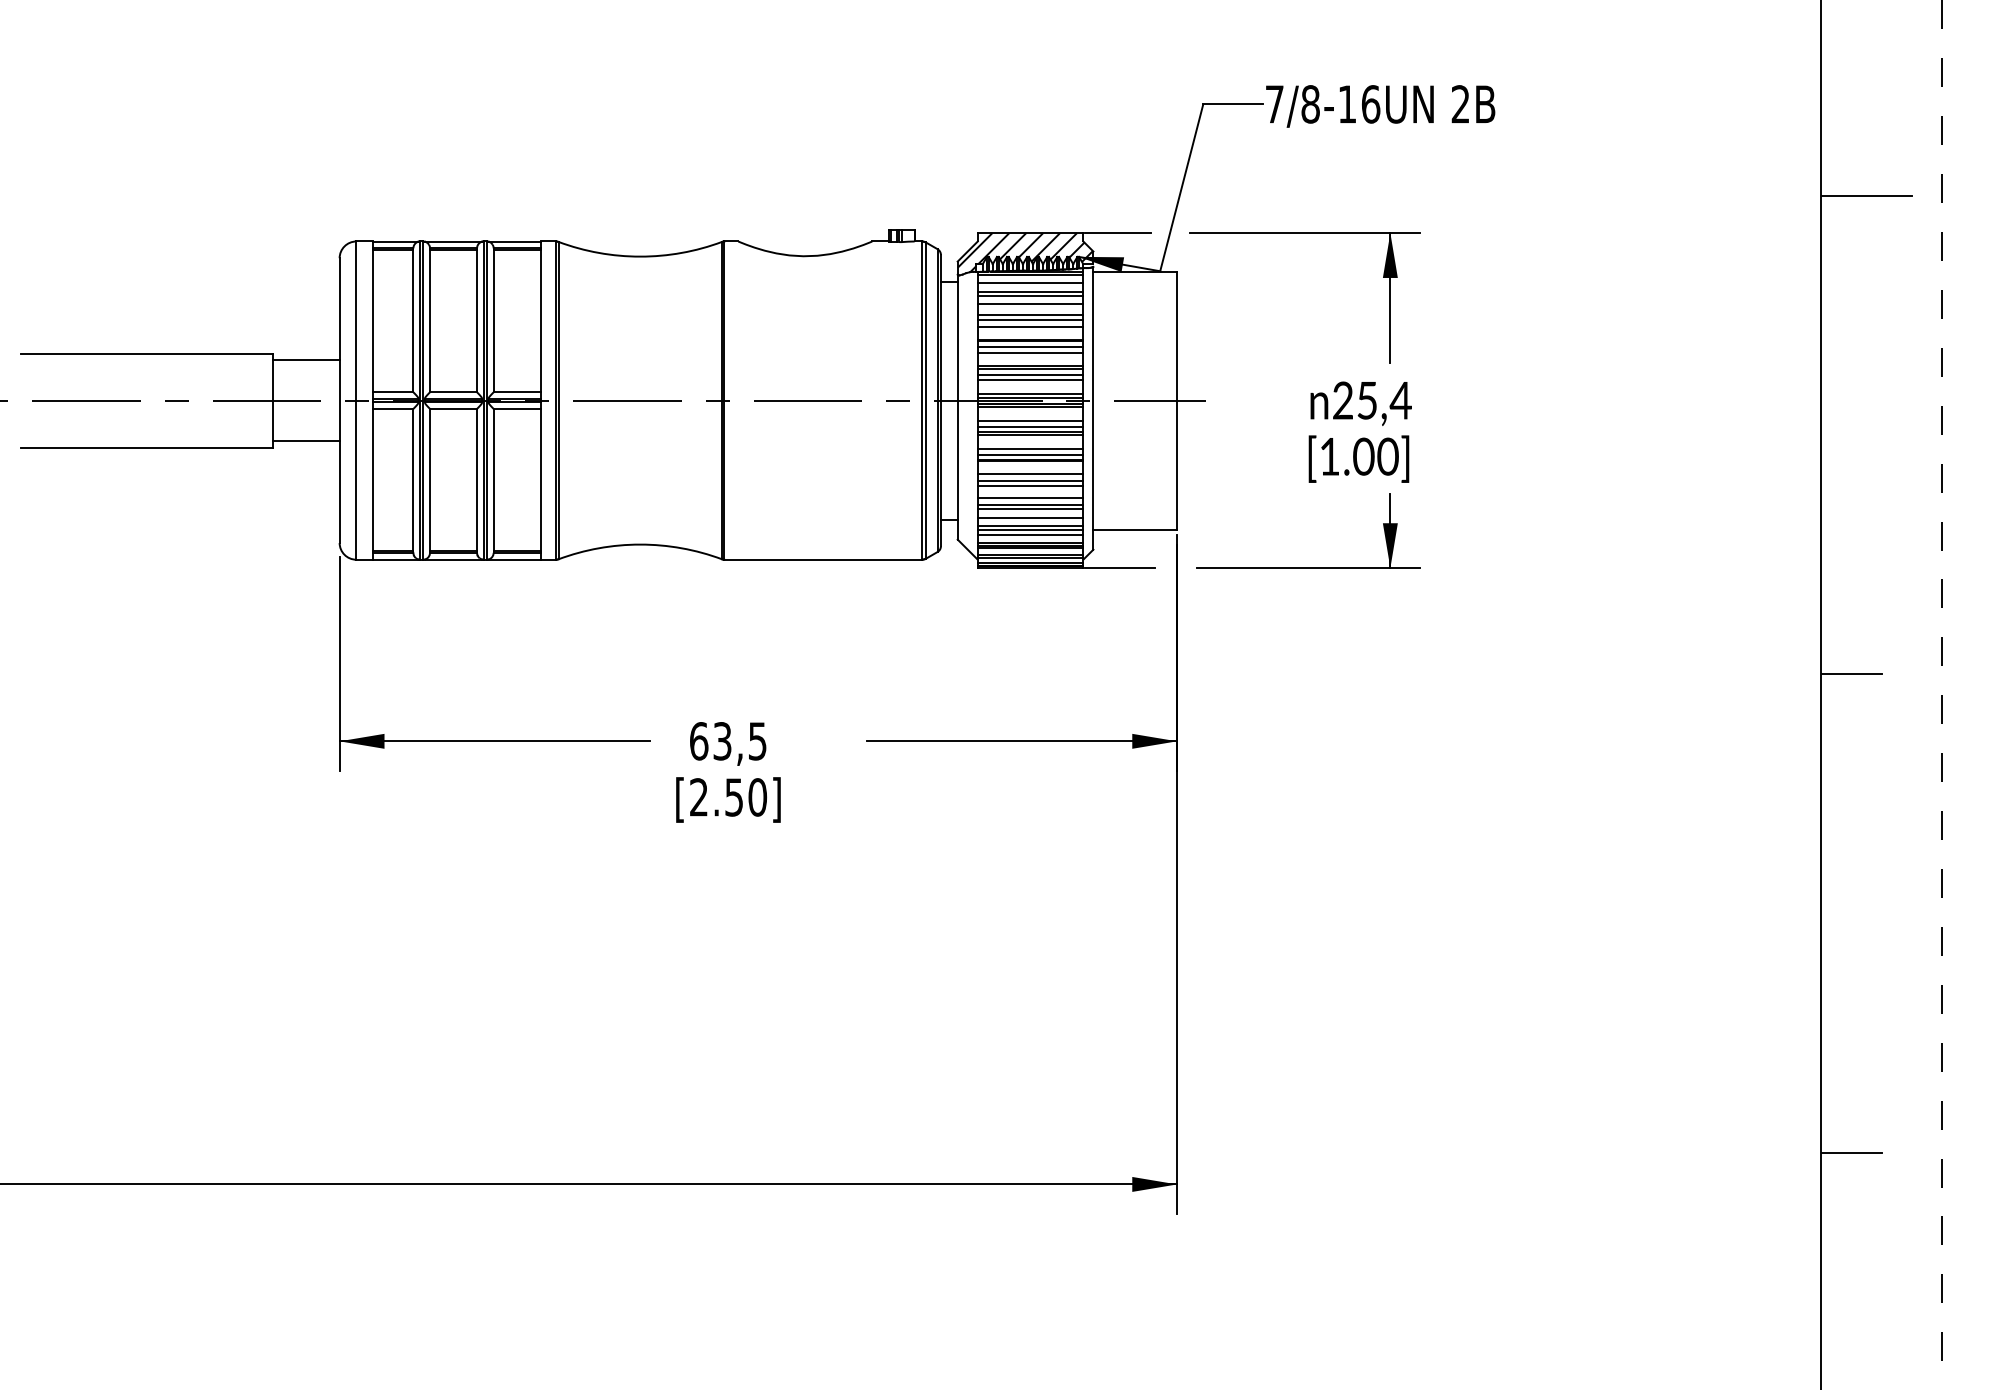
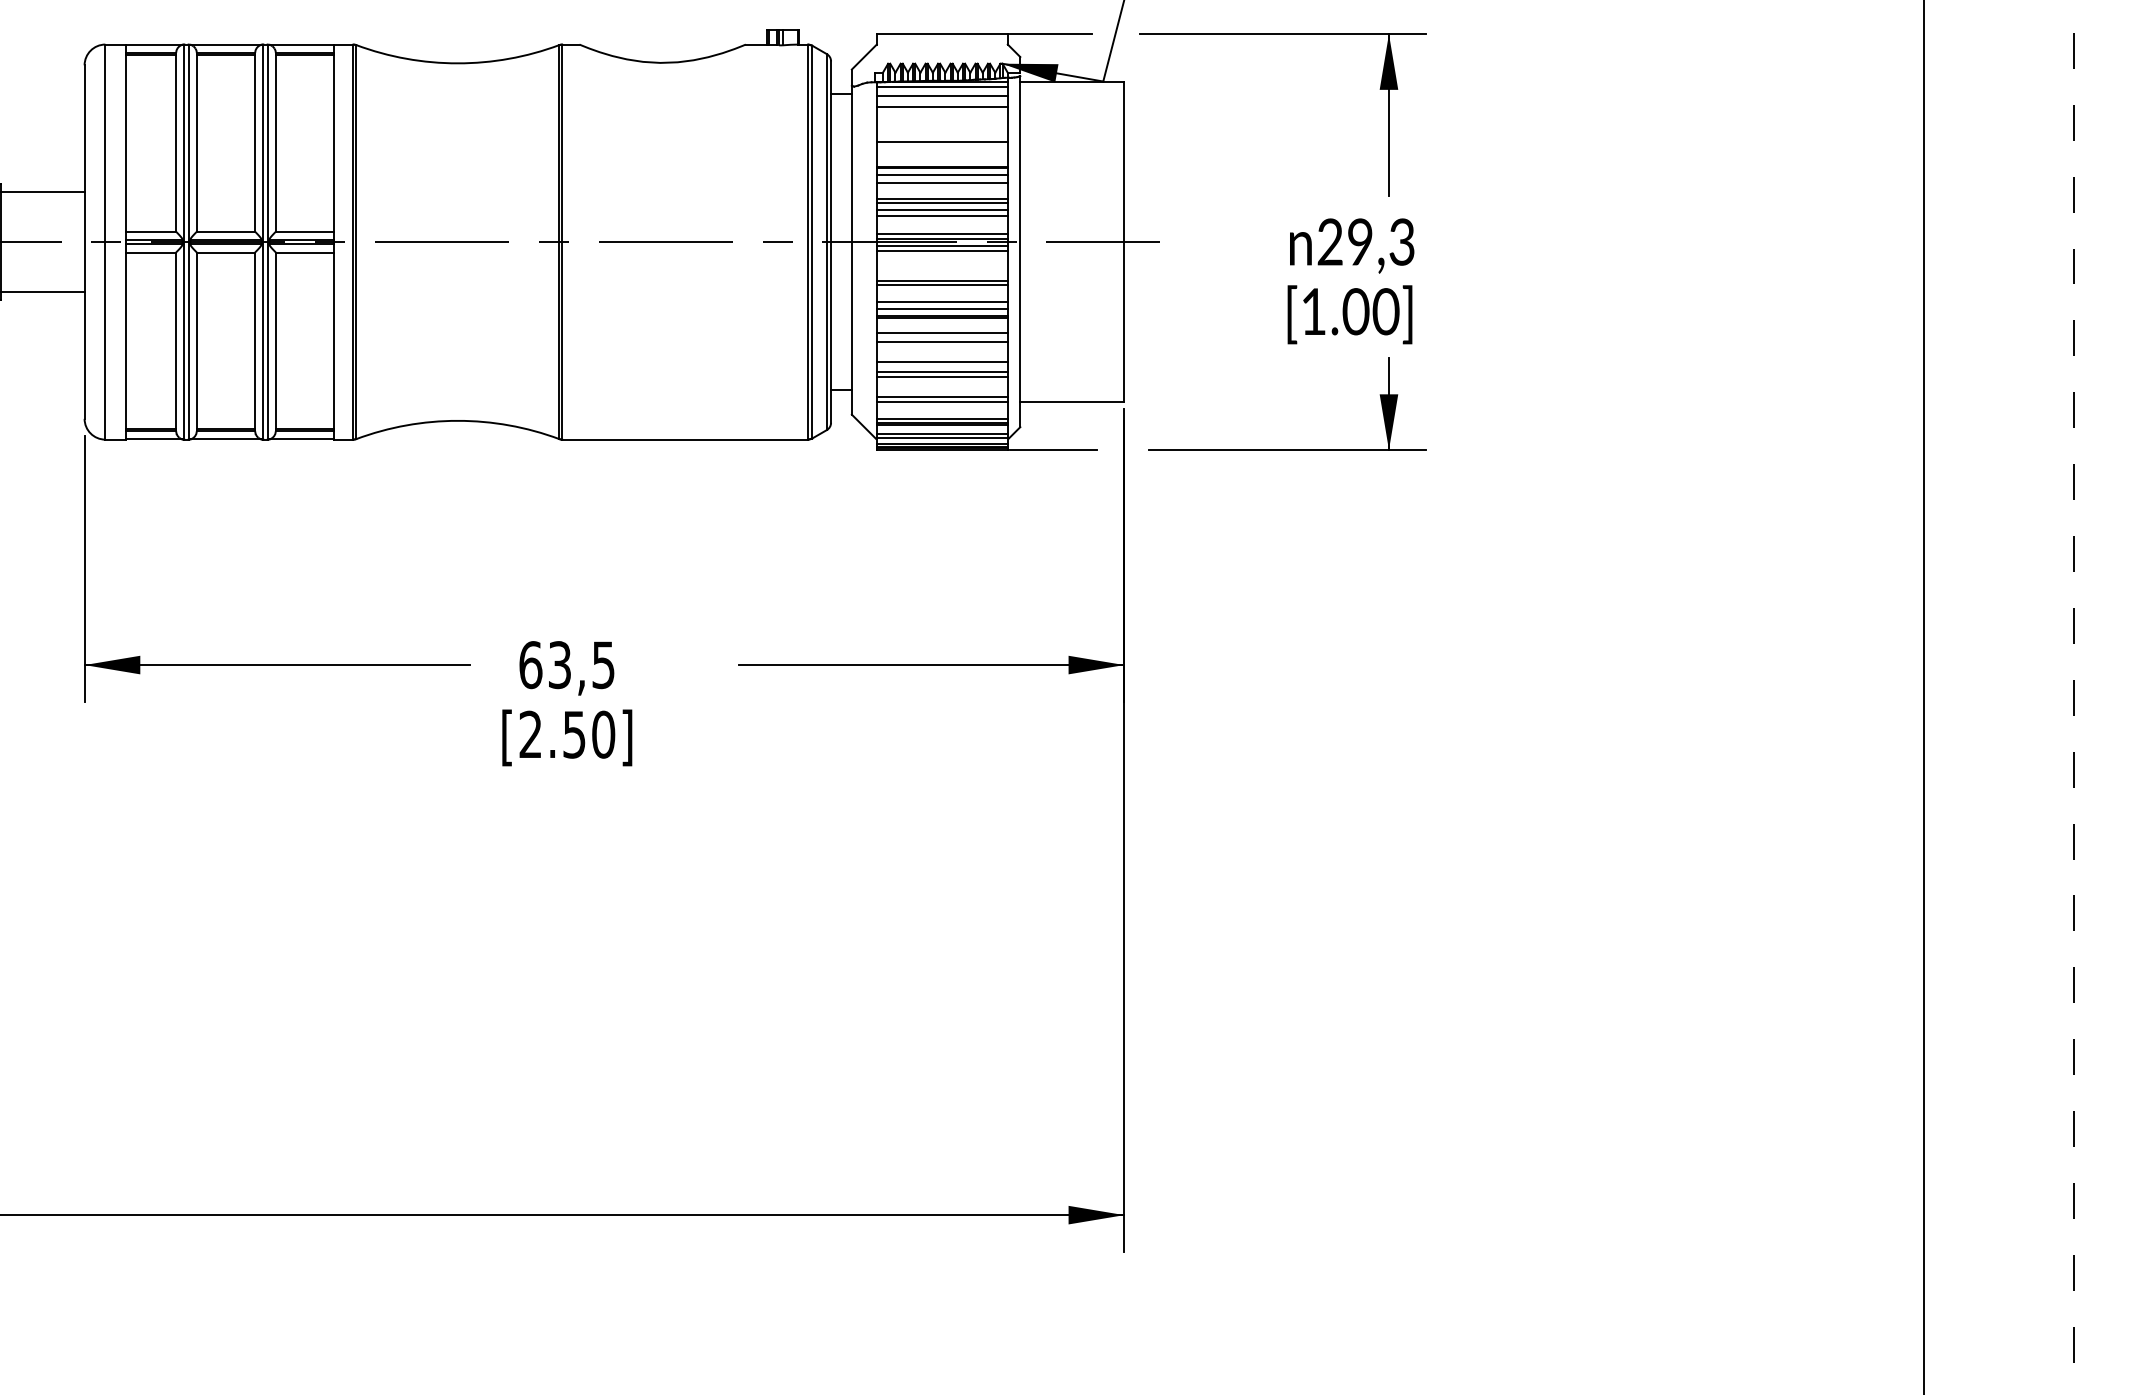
hatch: (1024, 252) -> (934, 58), removed
line: (1030, 296) -> (942, 112), removed
line: (1030, 303) -> (942, 121), removed
line: (1030, 315) -> (942, 136), removed
line: (1030, 327) -> (942, 151), removed
text: (1384, 400) -> (1381, 241), 25,4 -> 29,3
line: (1030, 421) -> (942, 268), removed
line: (1030, 426) -> (942, 274), removed
line: (1030, 486) -> (942, 348), removed
line: (1030, 517) -> (942, 387), removed
line: (1030, 534) -> (942, 408), removed
line: (1852, 674) -> (1962, 582), removed
line: (1852, 1153) -> (1962, 1176), removed

